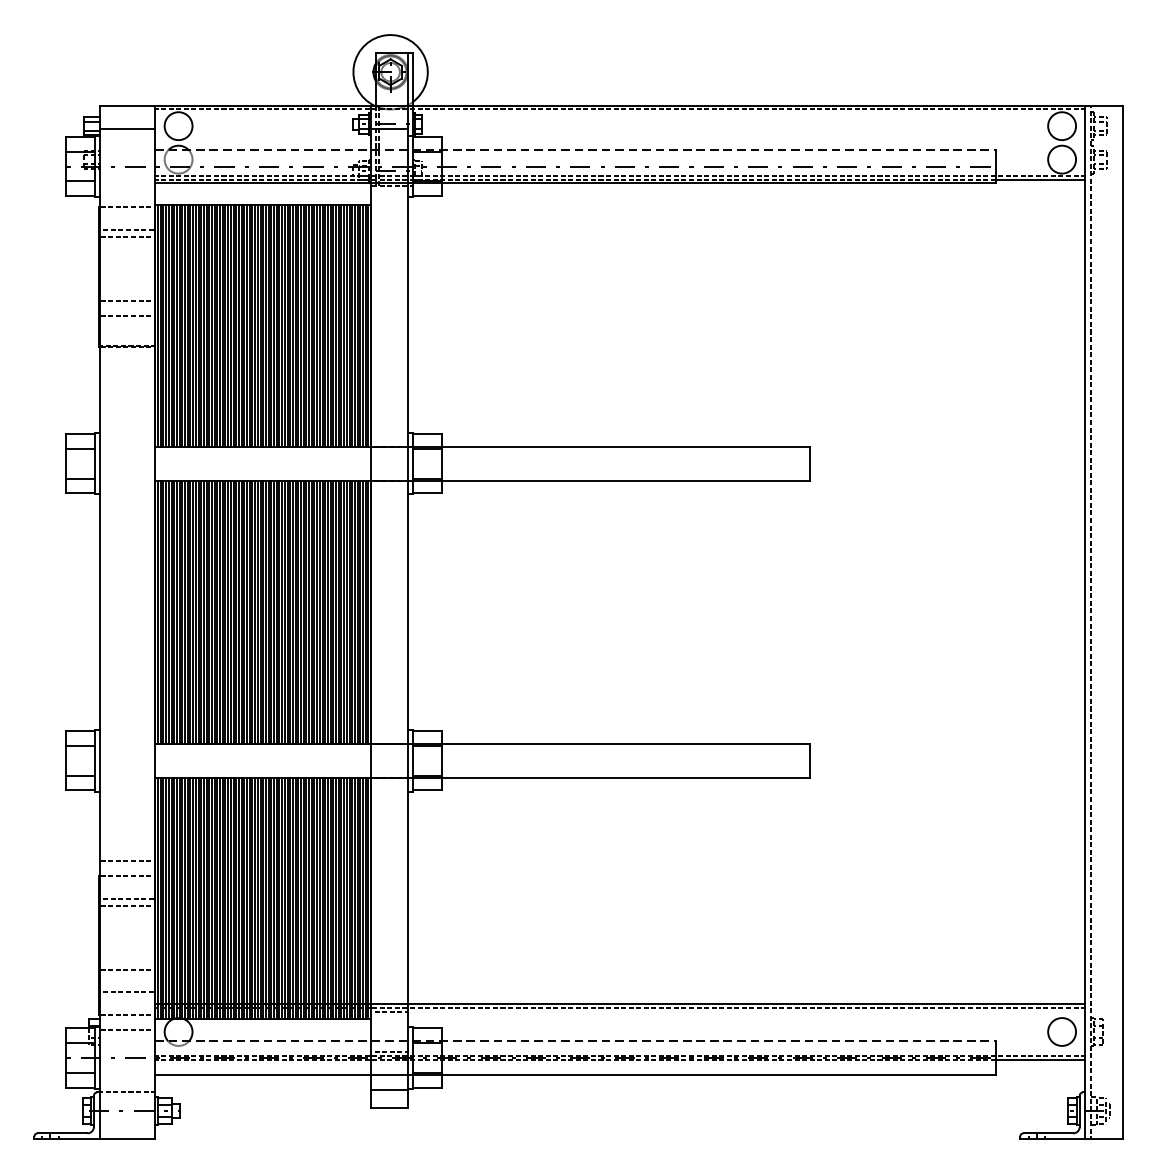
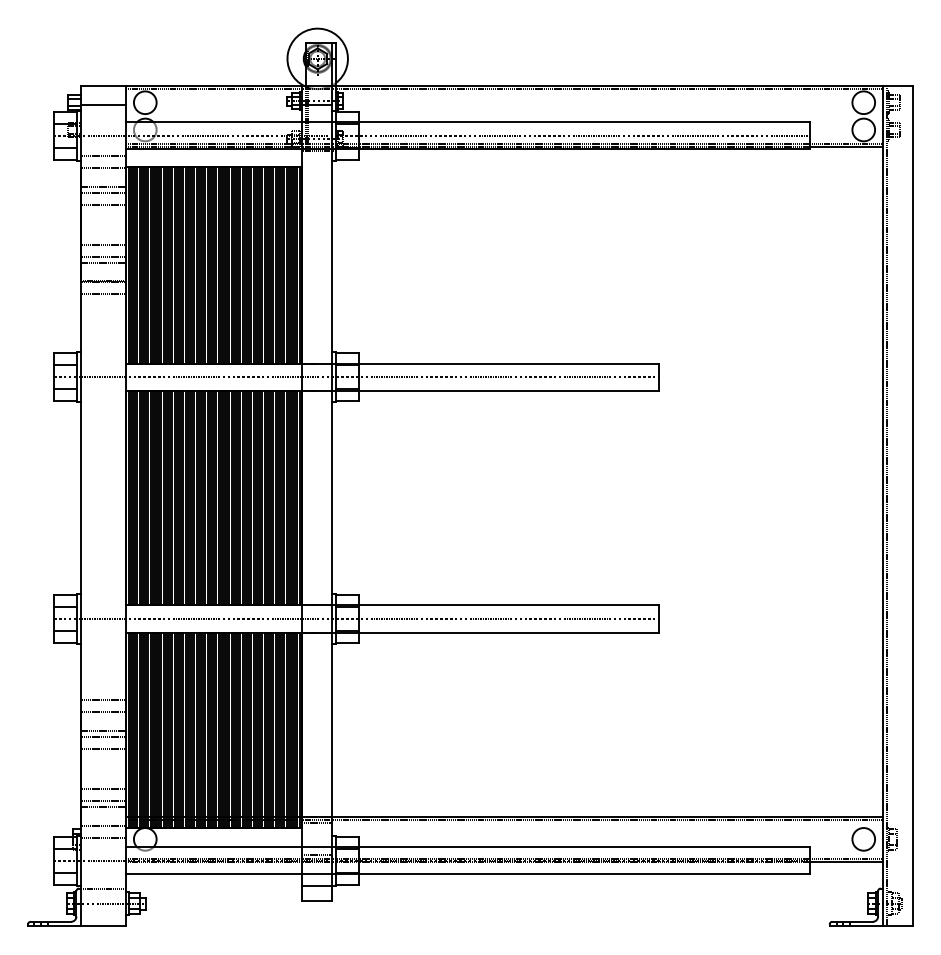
line: (576, 150) -> (468, 122), dashed -> solid
line: (127, 192) -> (103, 156), added
line: (127, 252) -> (103, 205), added
line: (127, 323) -> (103, 263), added
line: (127, 361) -> (103, 294), added
line: (437, 464) -> (355, 377), added
line: (437, 760) -> (355, 618), added
line: (127, 921) -> (103, 749), added
line: (127, 985) -> (103, 801), added
line: (576, 1040) -> (468, 846), dashed -> solid

